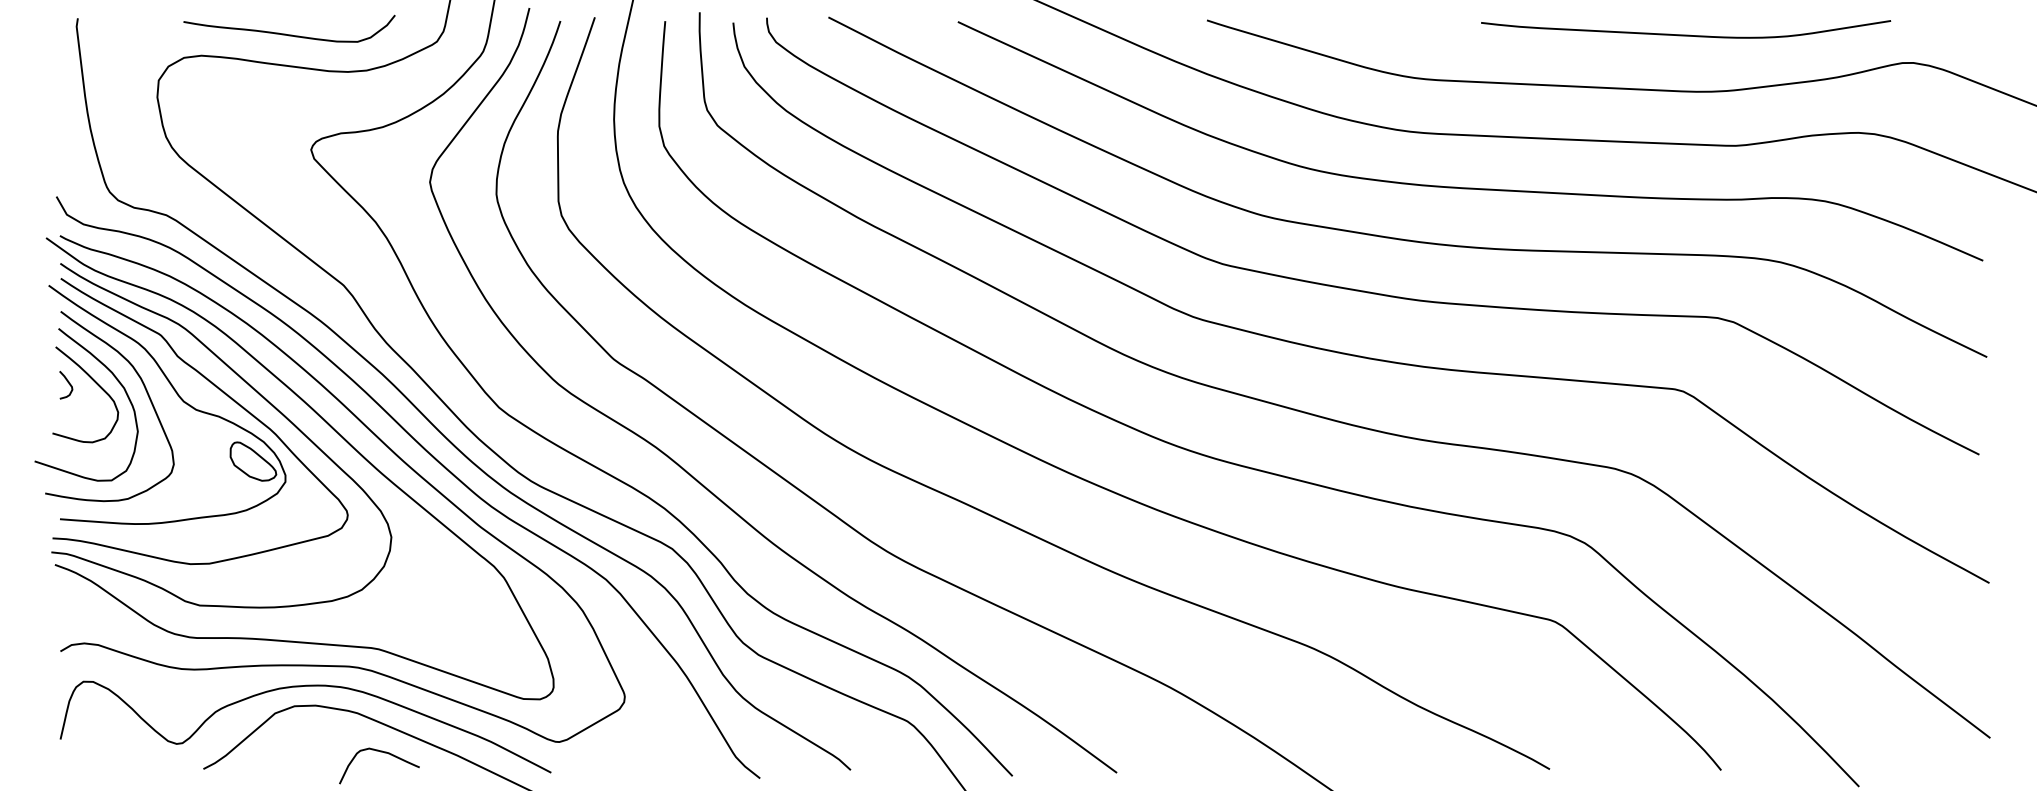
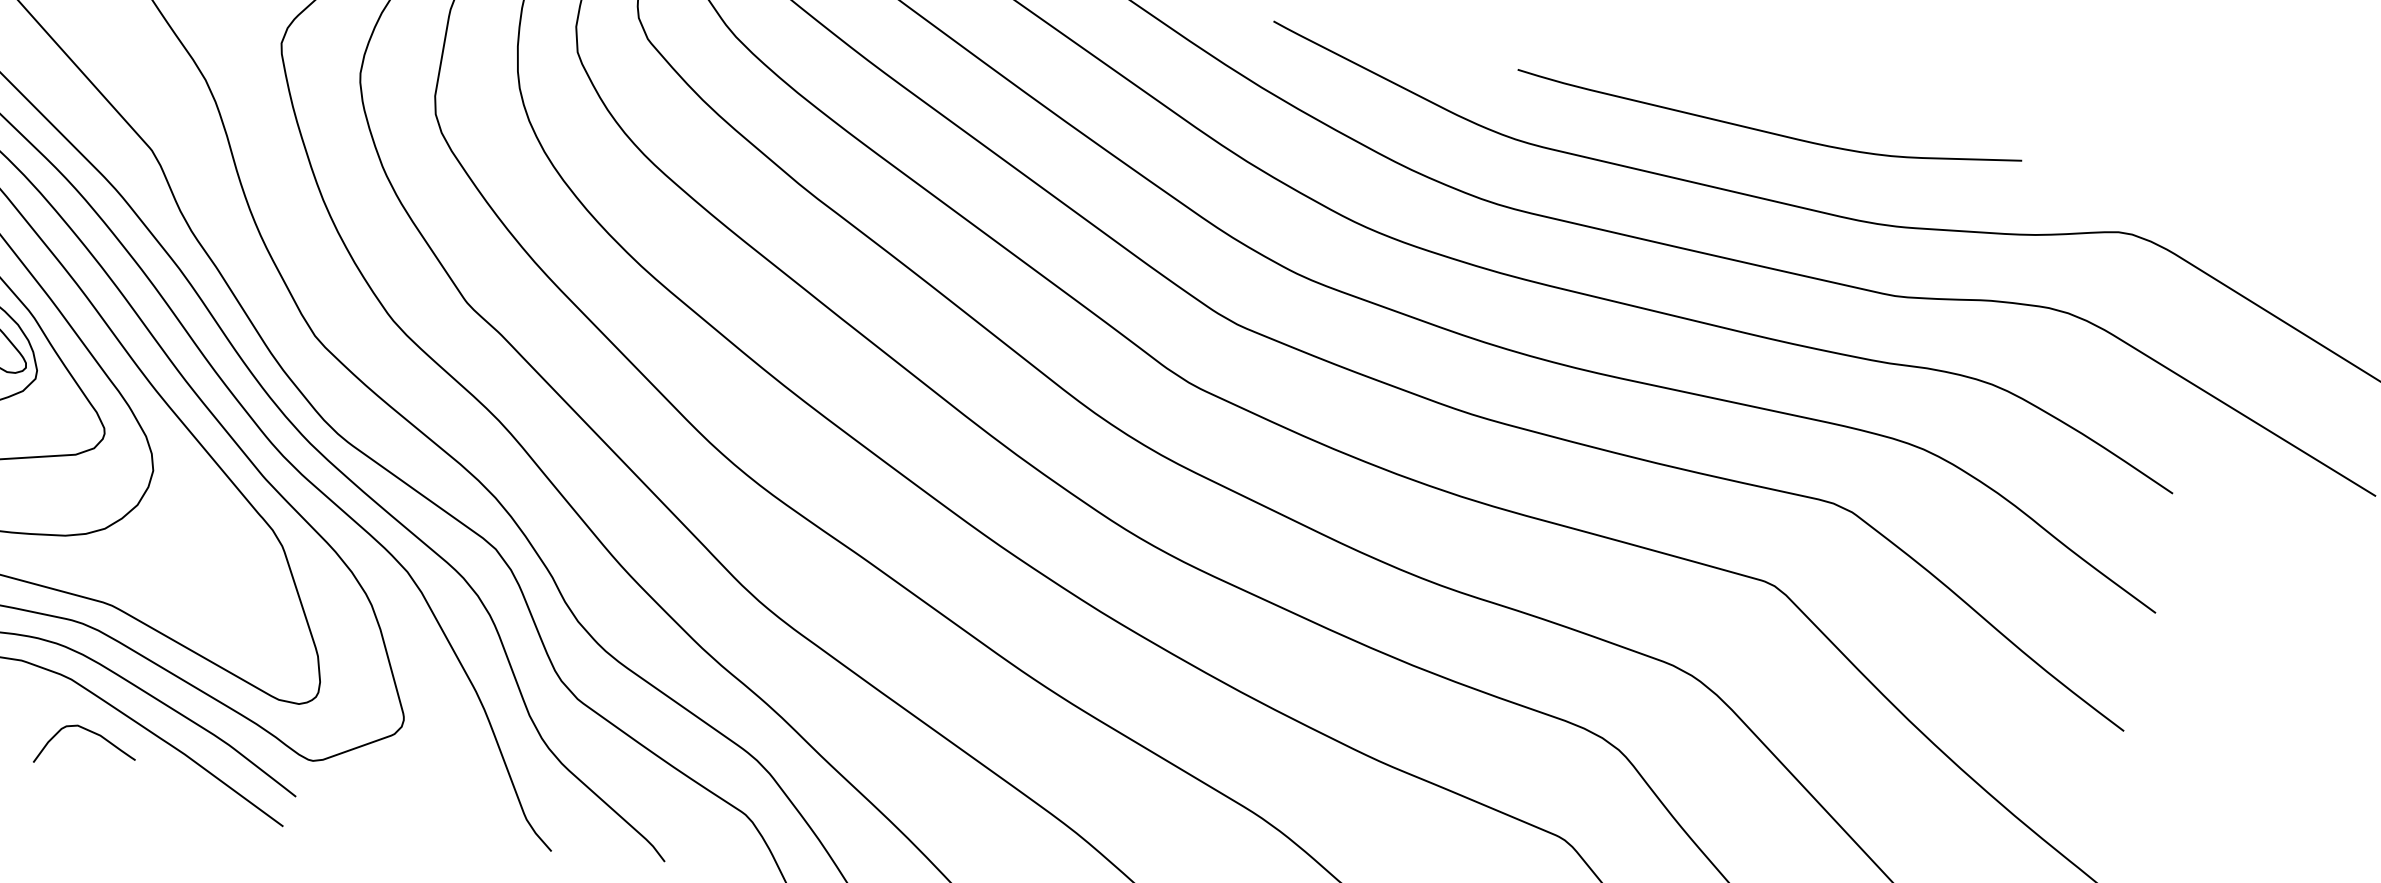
curve: (1686, 34) -> (1767, 130), moved

